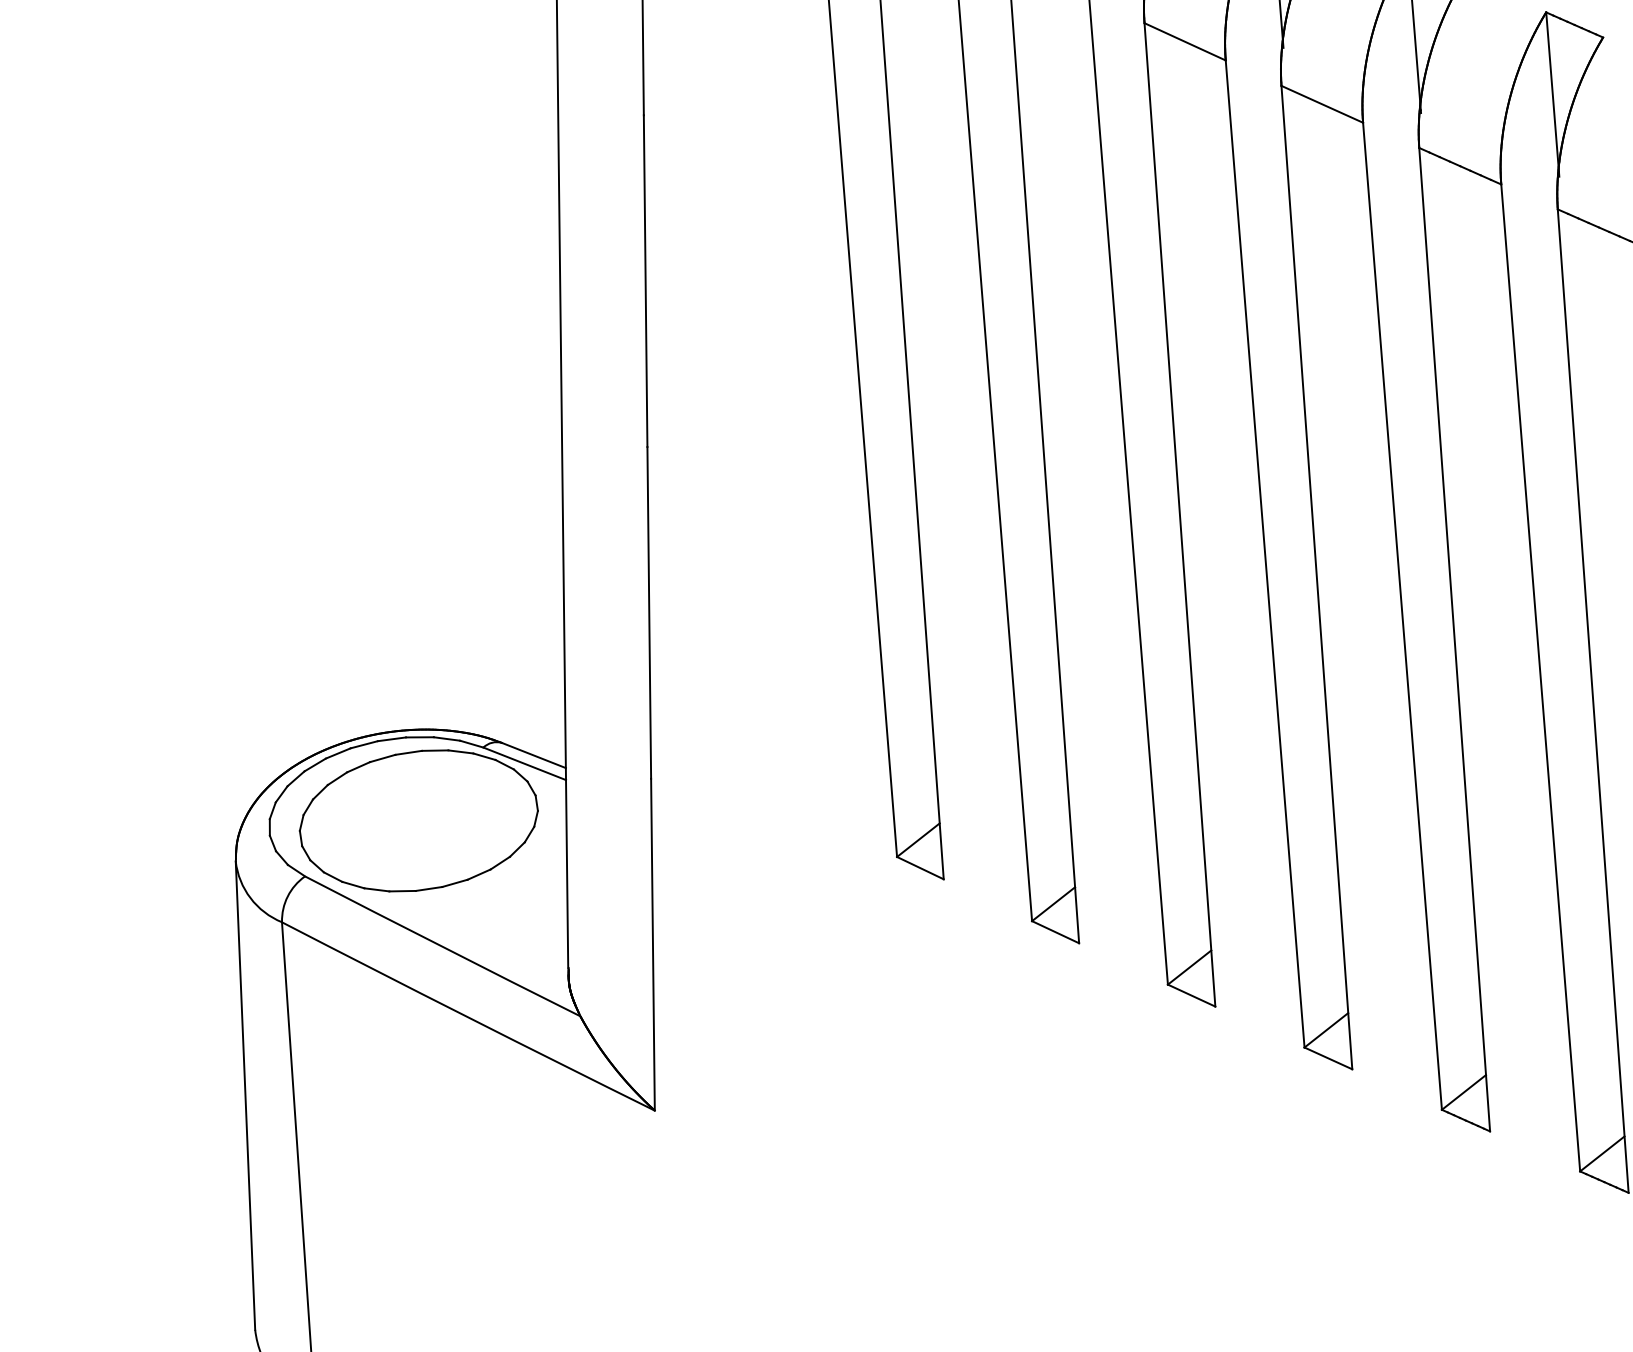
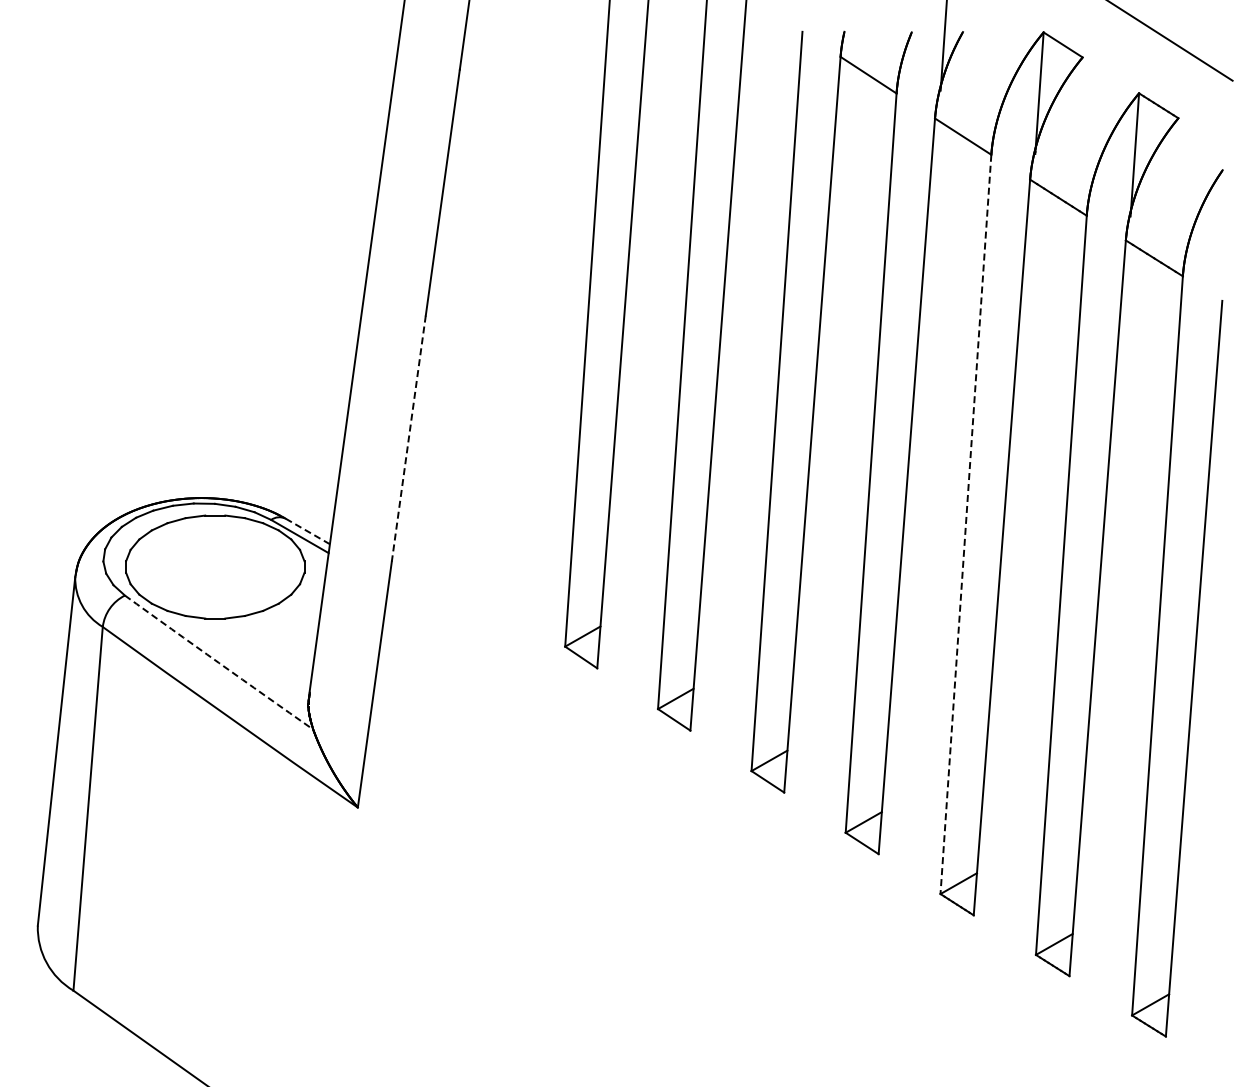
line: (649, 614) -> (408, 439), solid -> dashed
line: (1401, 616) -> (965, 524), solid -> dashed
line: (533, 755) -> (307, 531), solid -> dashed
arc: (441, 946) -> (218, 662), solid -> dashed

